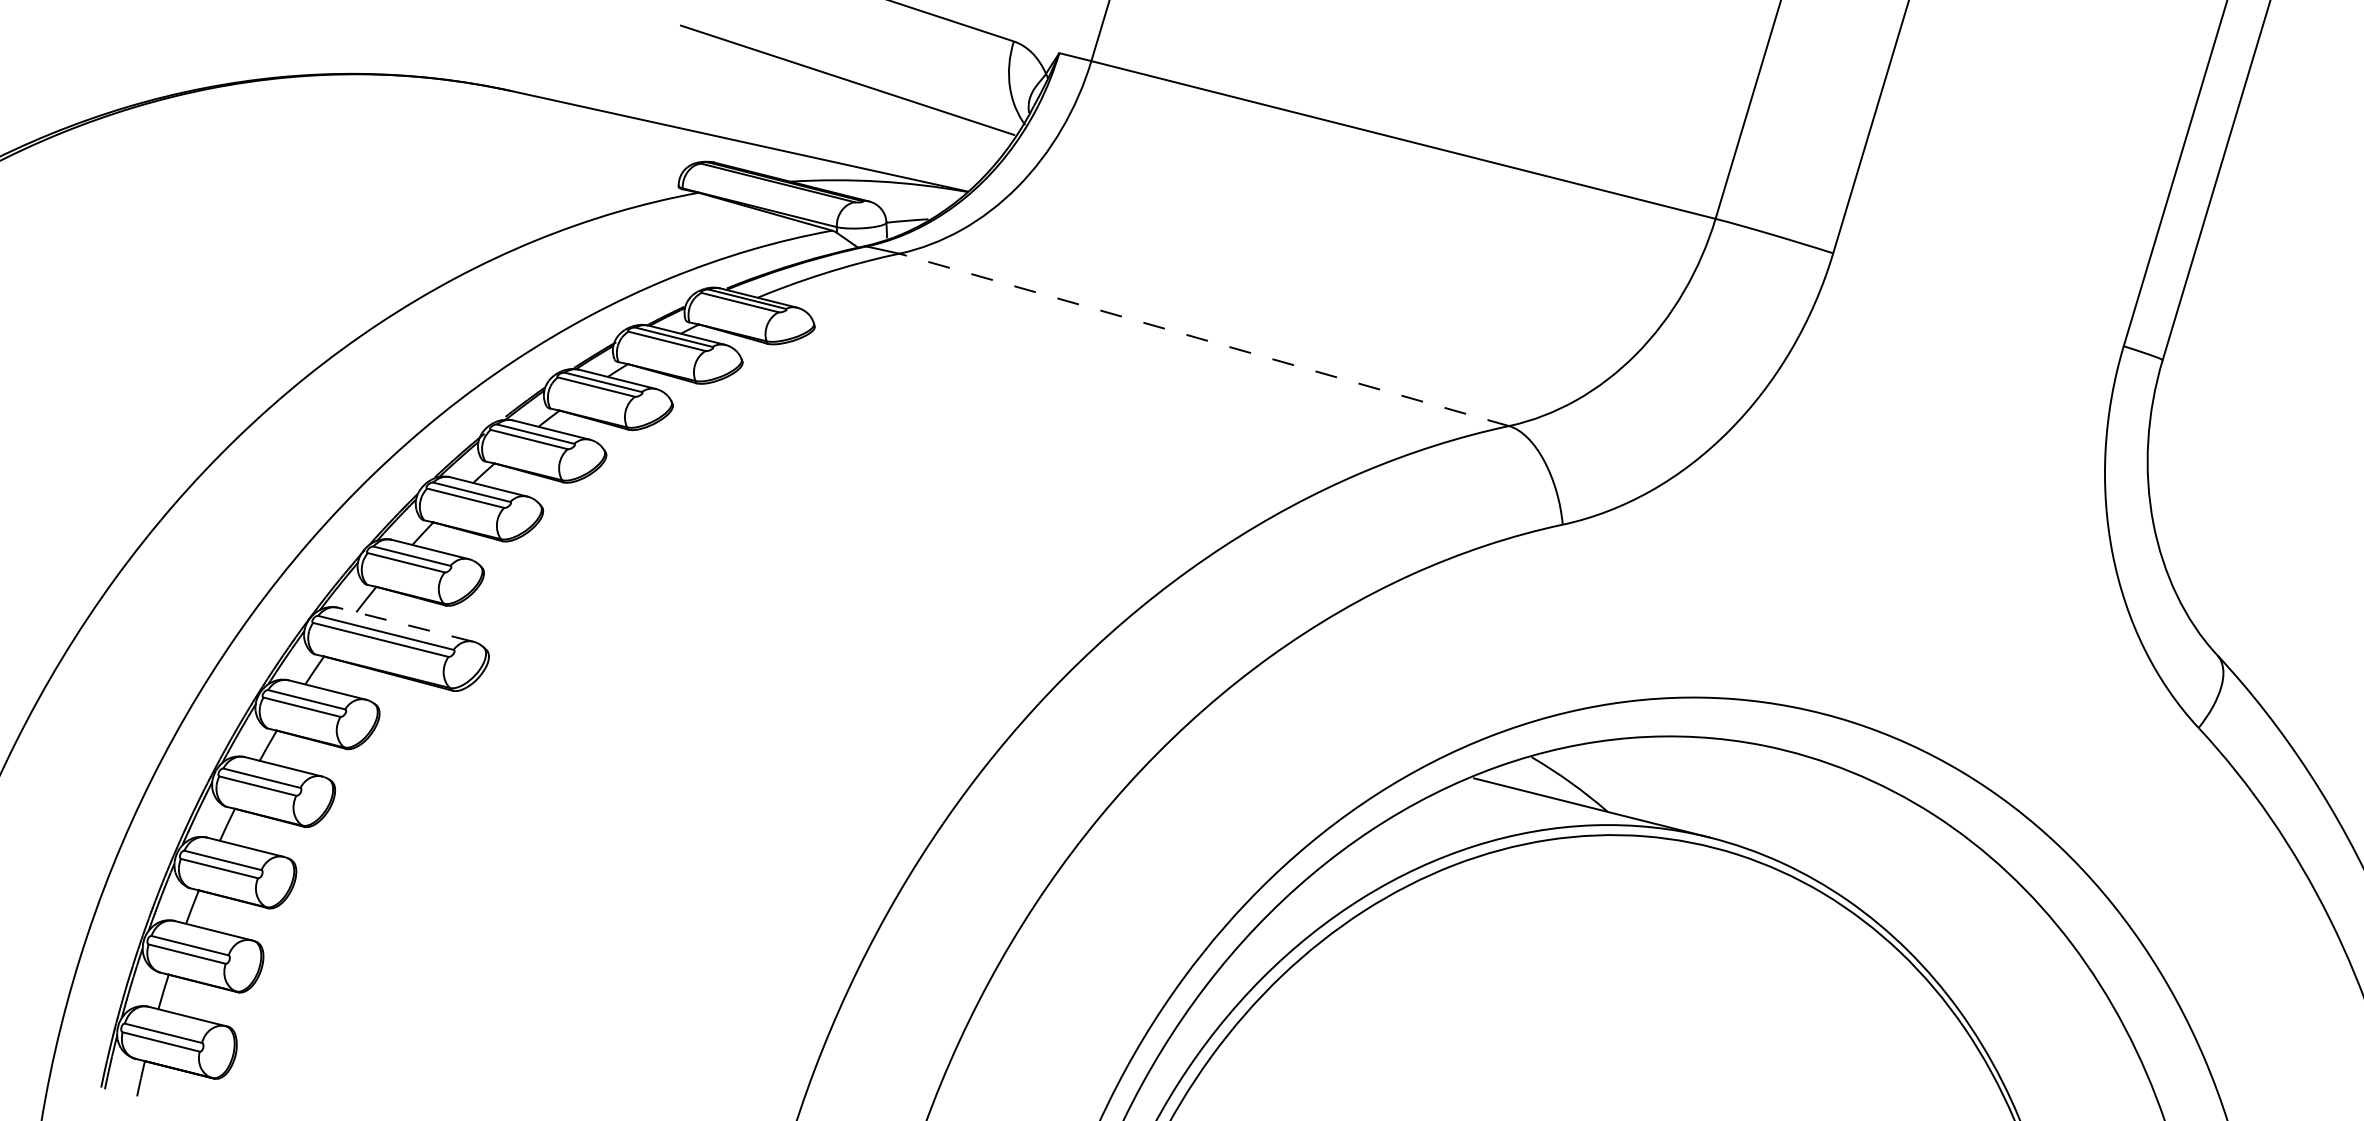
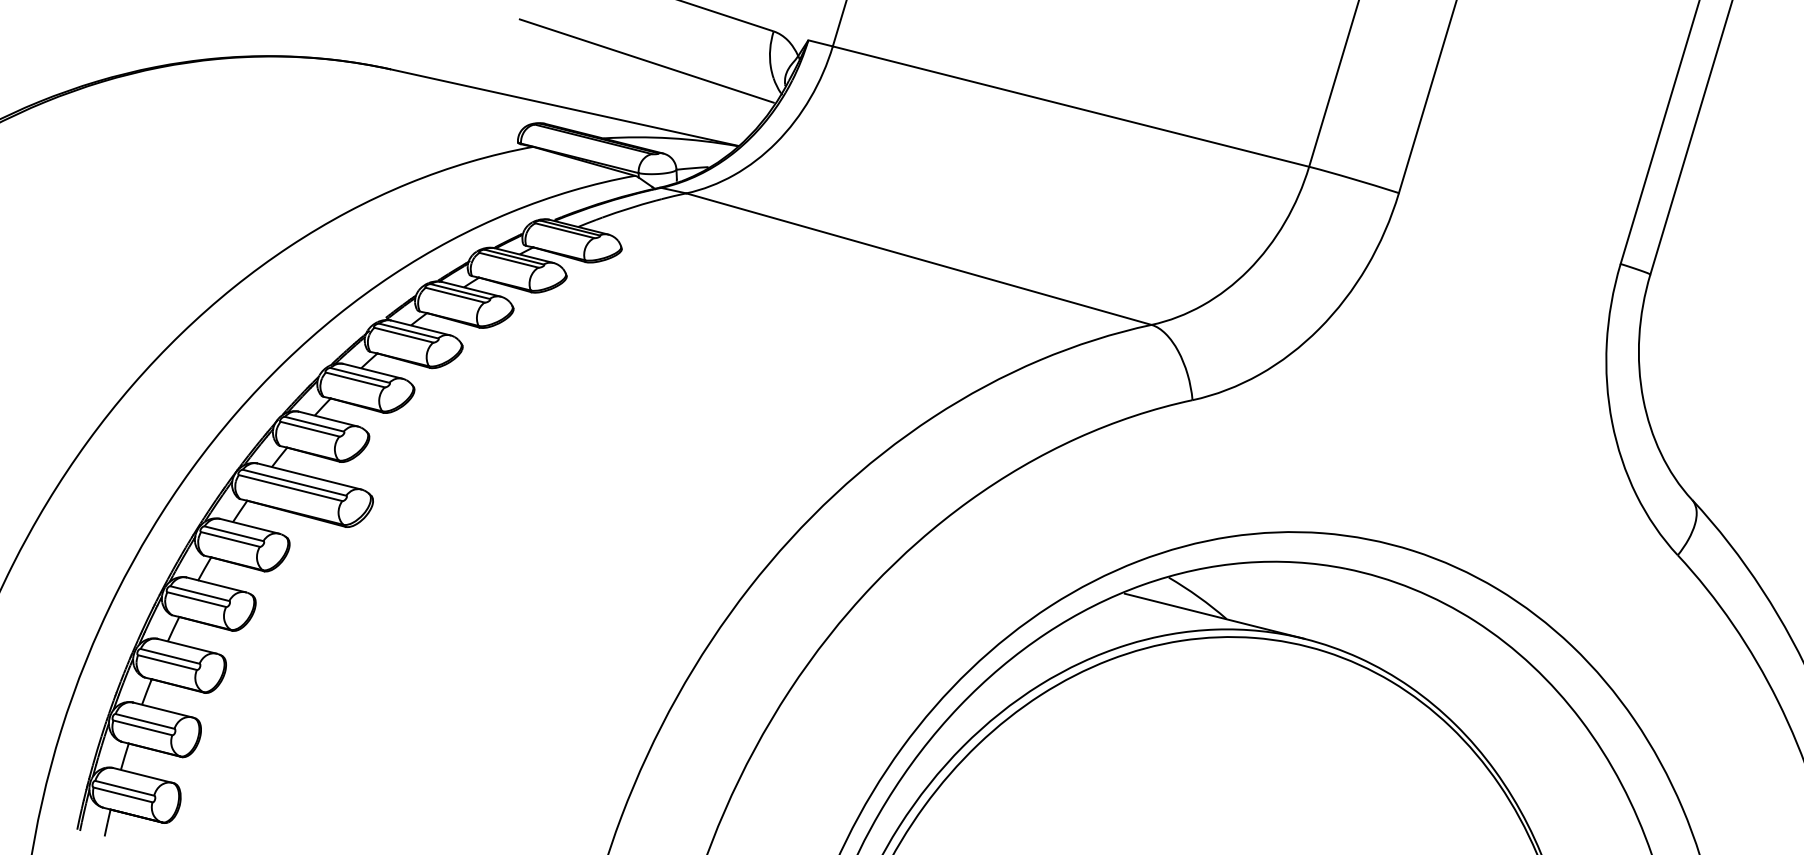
line: (1204, 339) -> (919, 258), dashed -> solid
line: (405, 624) -> (309, 476), dashed -> solid

